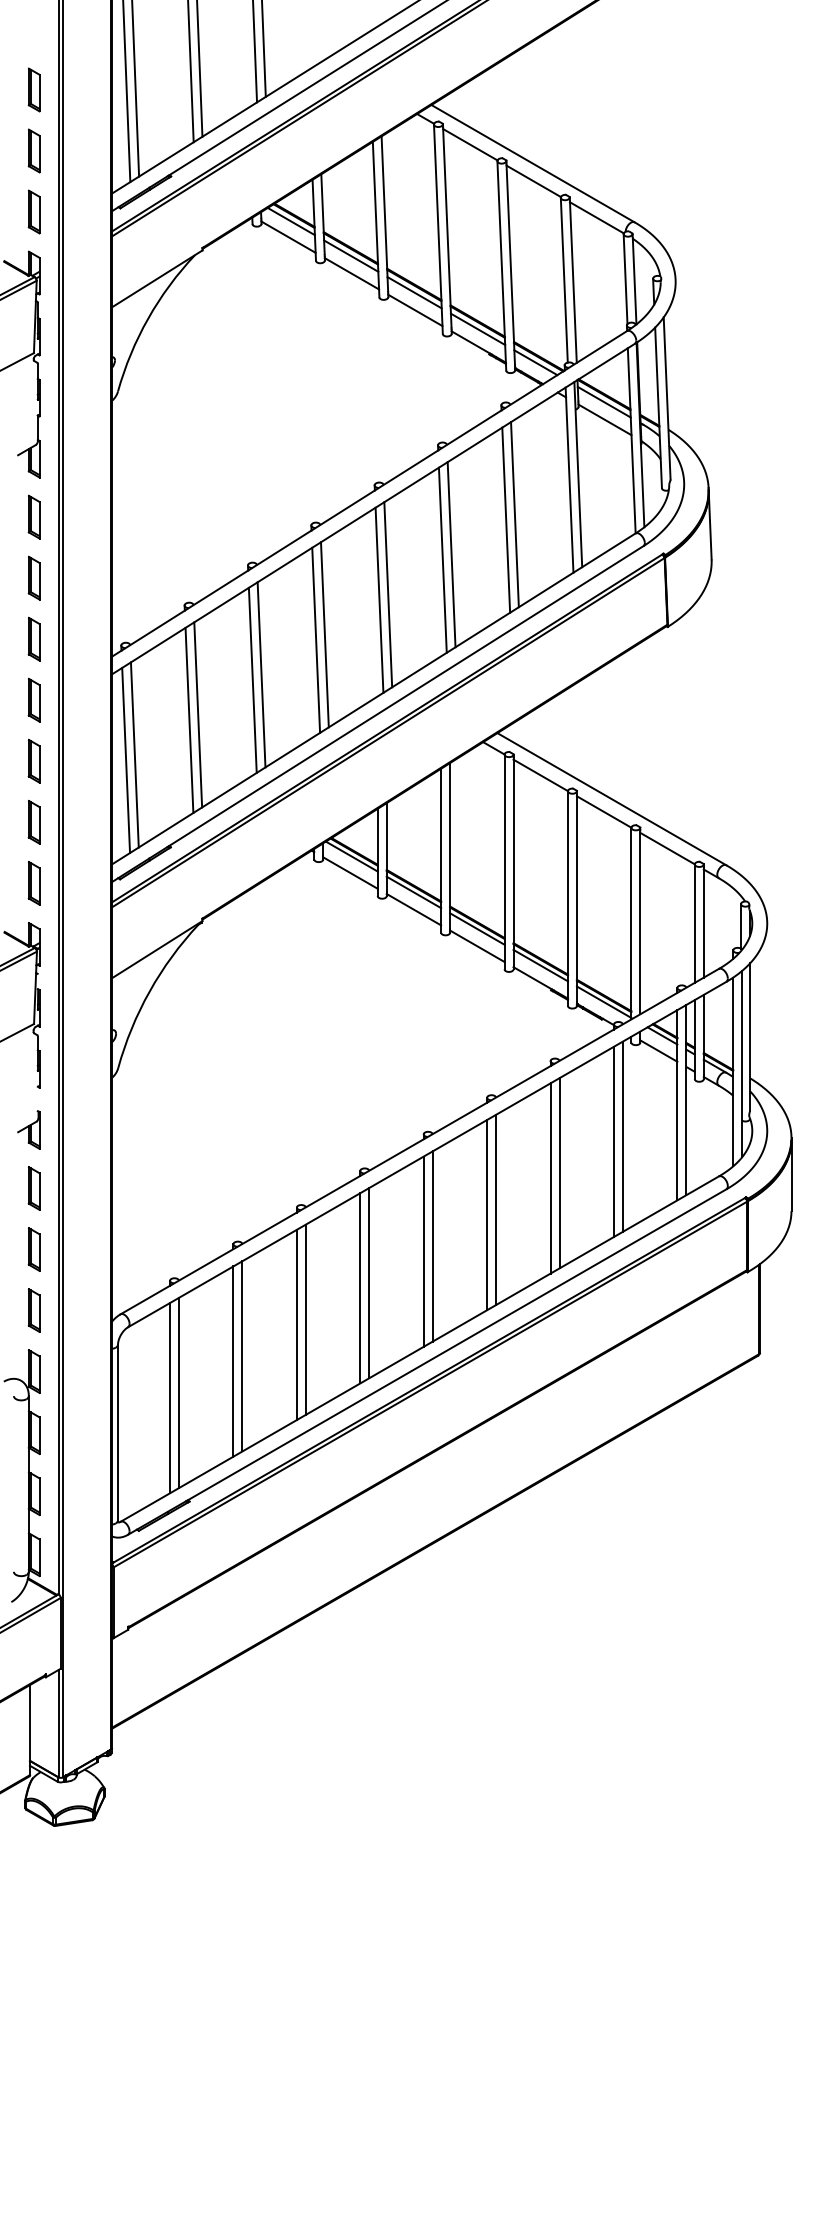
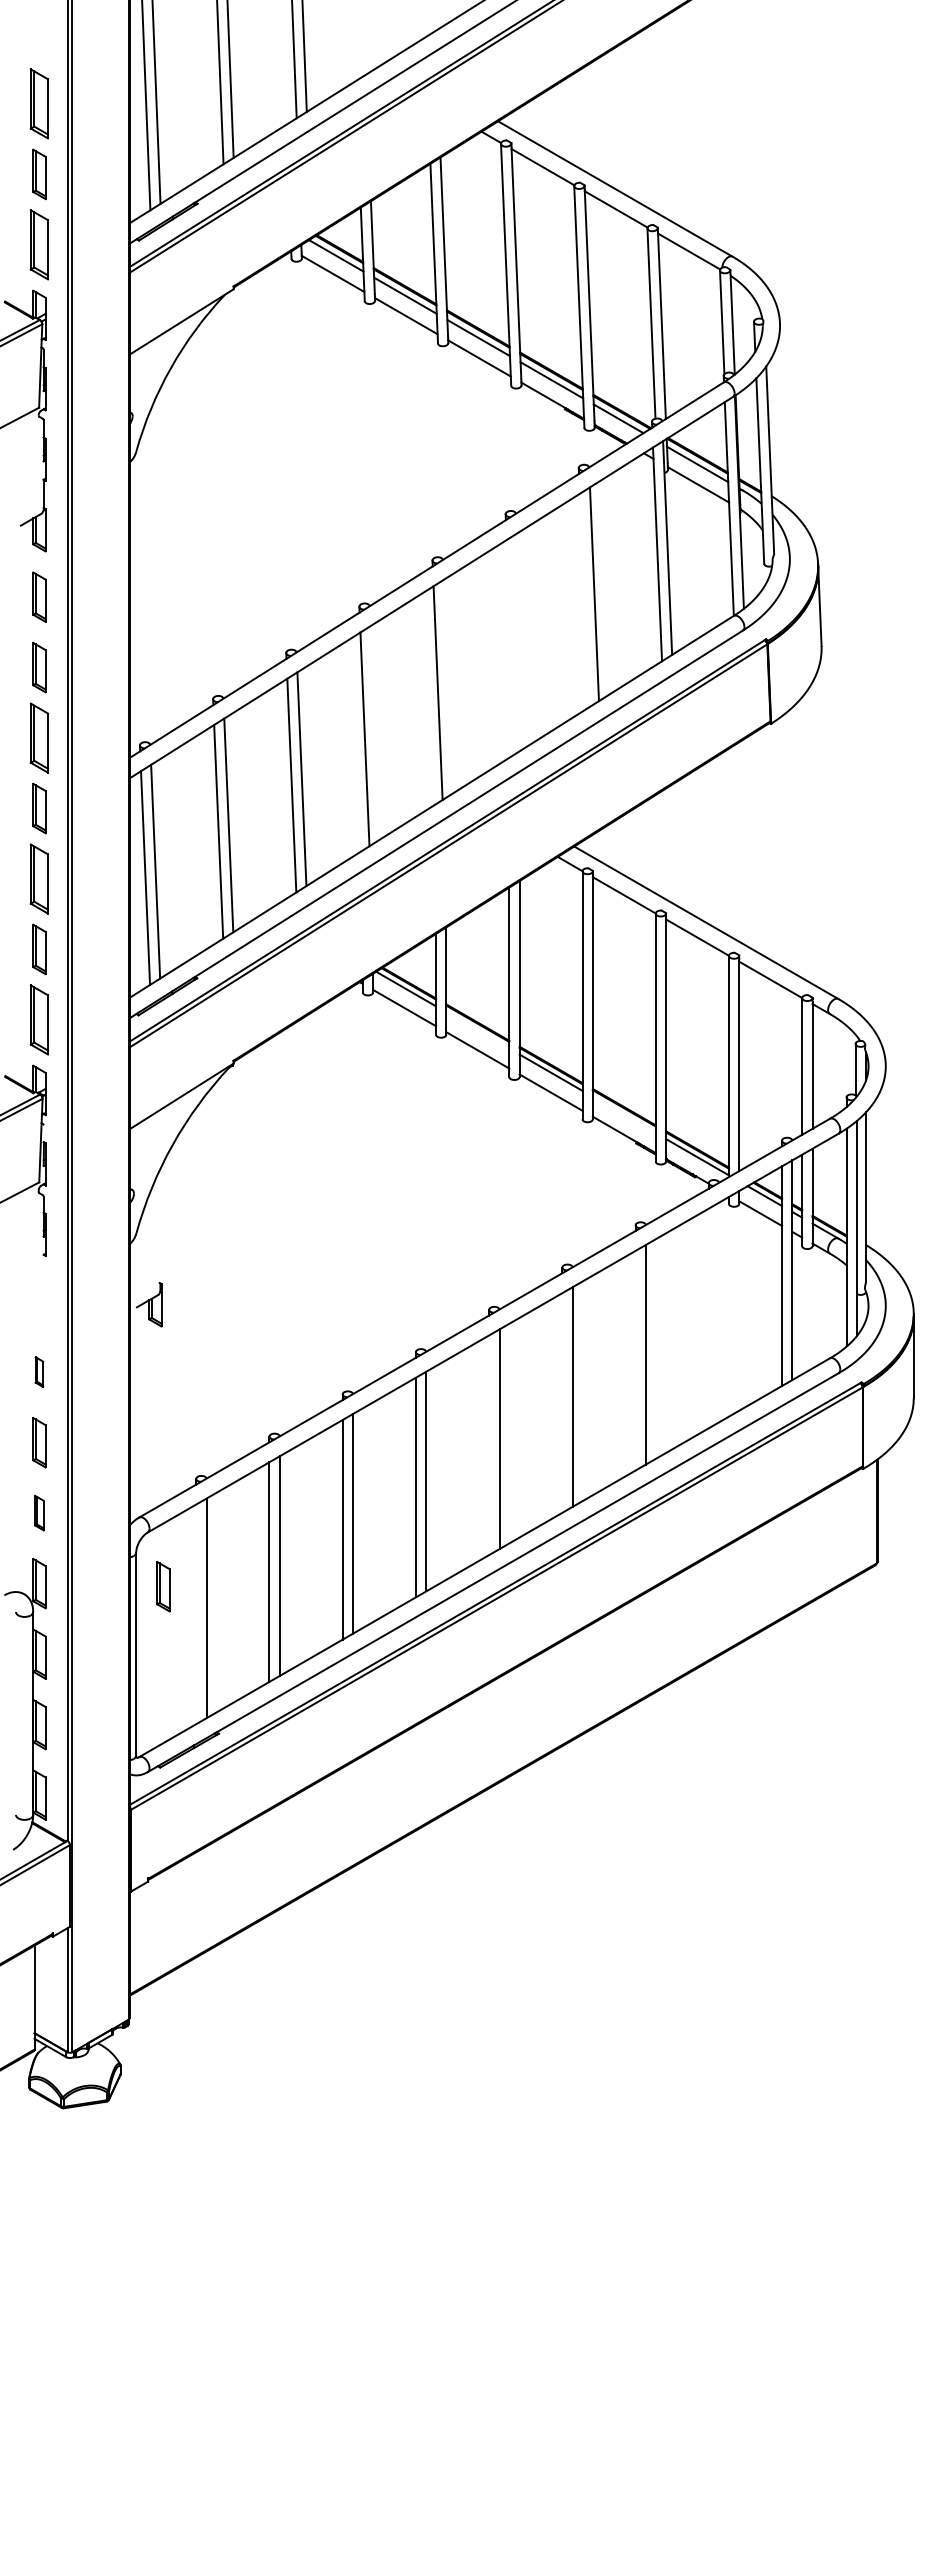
part: (34, 89) -> (39, 103), size x1.4
part: (34, 211) -> (39, 244), size x1.4
line: (505, 520) -> (583, 600), removed
line: (450, 554) -> (520, 640), removed
line: (442, 559) -> (510, 646), removed
line: (387, 594) -> (447, 686), removed
line: (324, 634) -> (374, 732), removed
part: (34, 638) -> (39, 737), size x1.4
part: (34, 760) -> (39, 878), size x1.4
part: (34, 882) -> (39, 1019), size x1.4
line: (413, 892) -> (477, 1030), removed
line: (540, 965) -> (623, 1114), removed
part: (29, 1129) -> (149, 1304), moved
line: (623, 1136) -> (719, 1312), removed
line: (613, 1141) -> (708, 1318), removed
line: (550, 1178) -> (635, 1360), removed
part: (34, 1187) -> (39, 1371), size x0.6
line: (487, 1214) -> (562, 1402), removed
line: (424, 1251) -> (489, 1445), removed
part: (34, 1309) -> (39, 1512), size x0.7
part: (141, 1374) -> (163, 1586), added
line: (170, 1398) -> (196, 1614), removed

